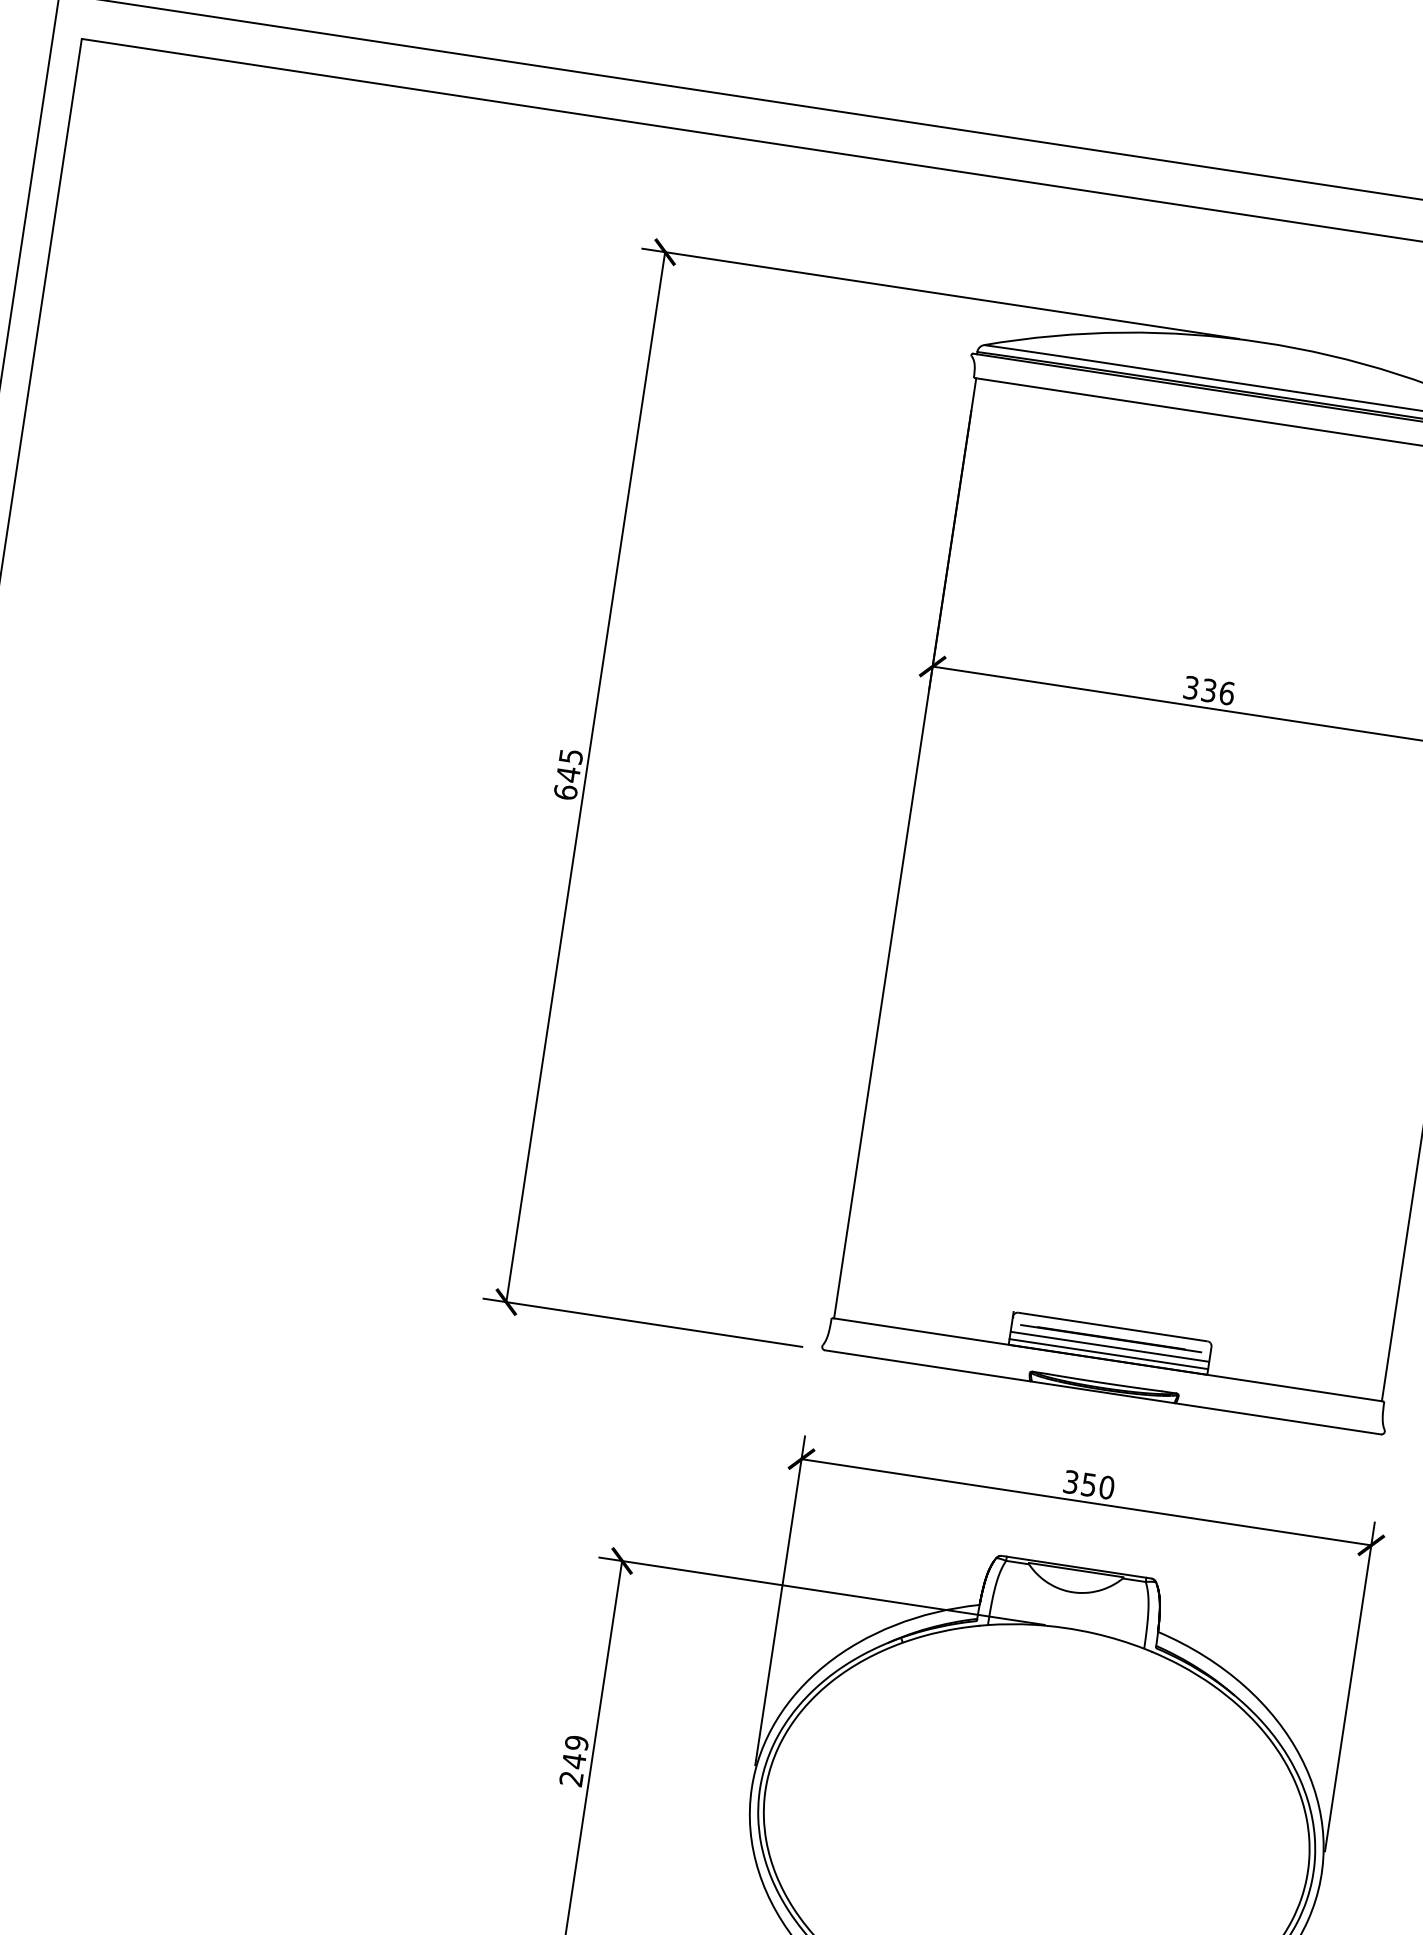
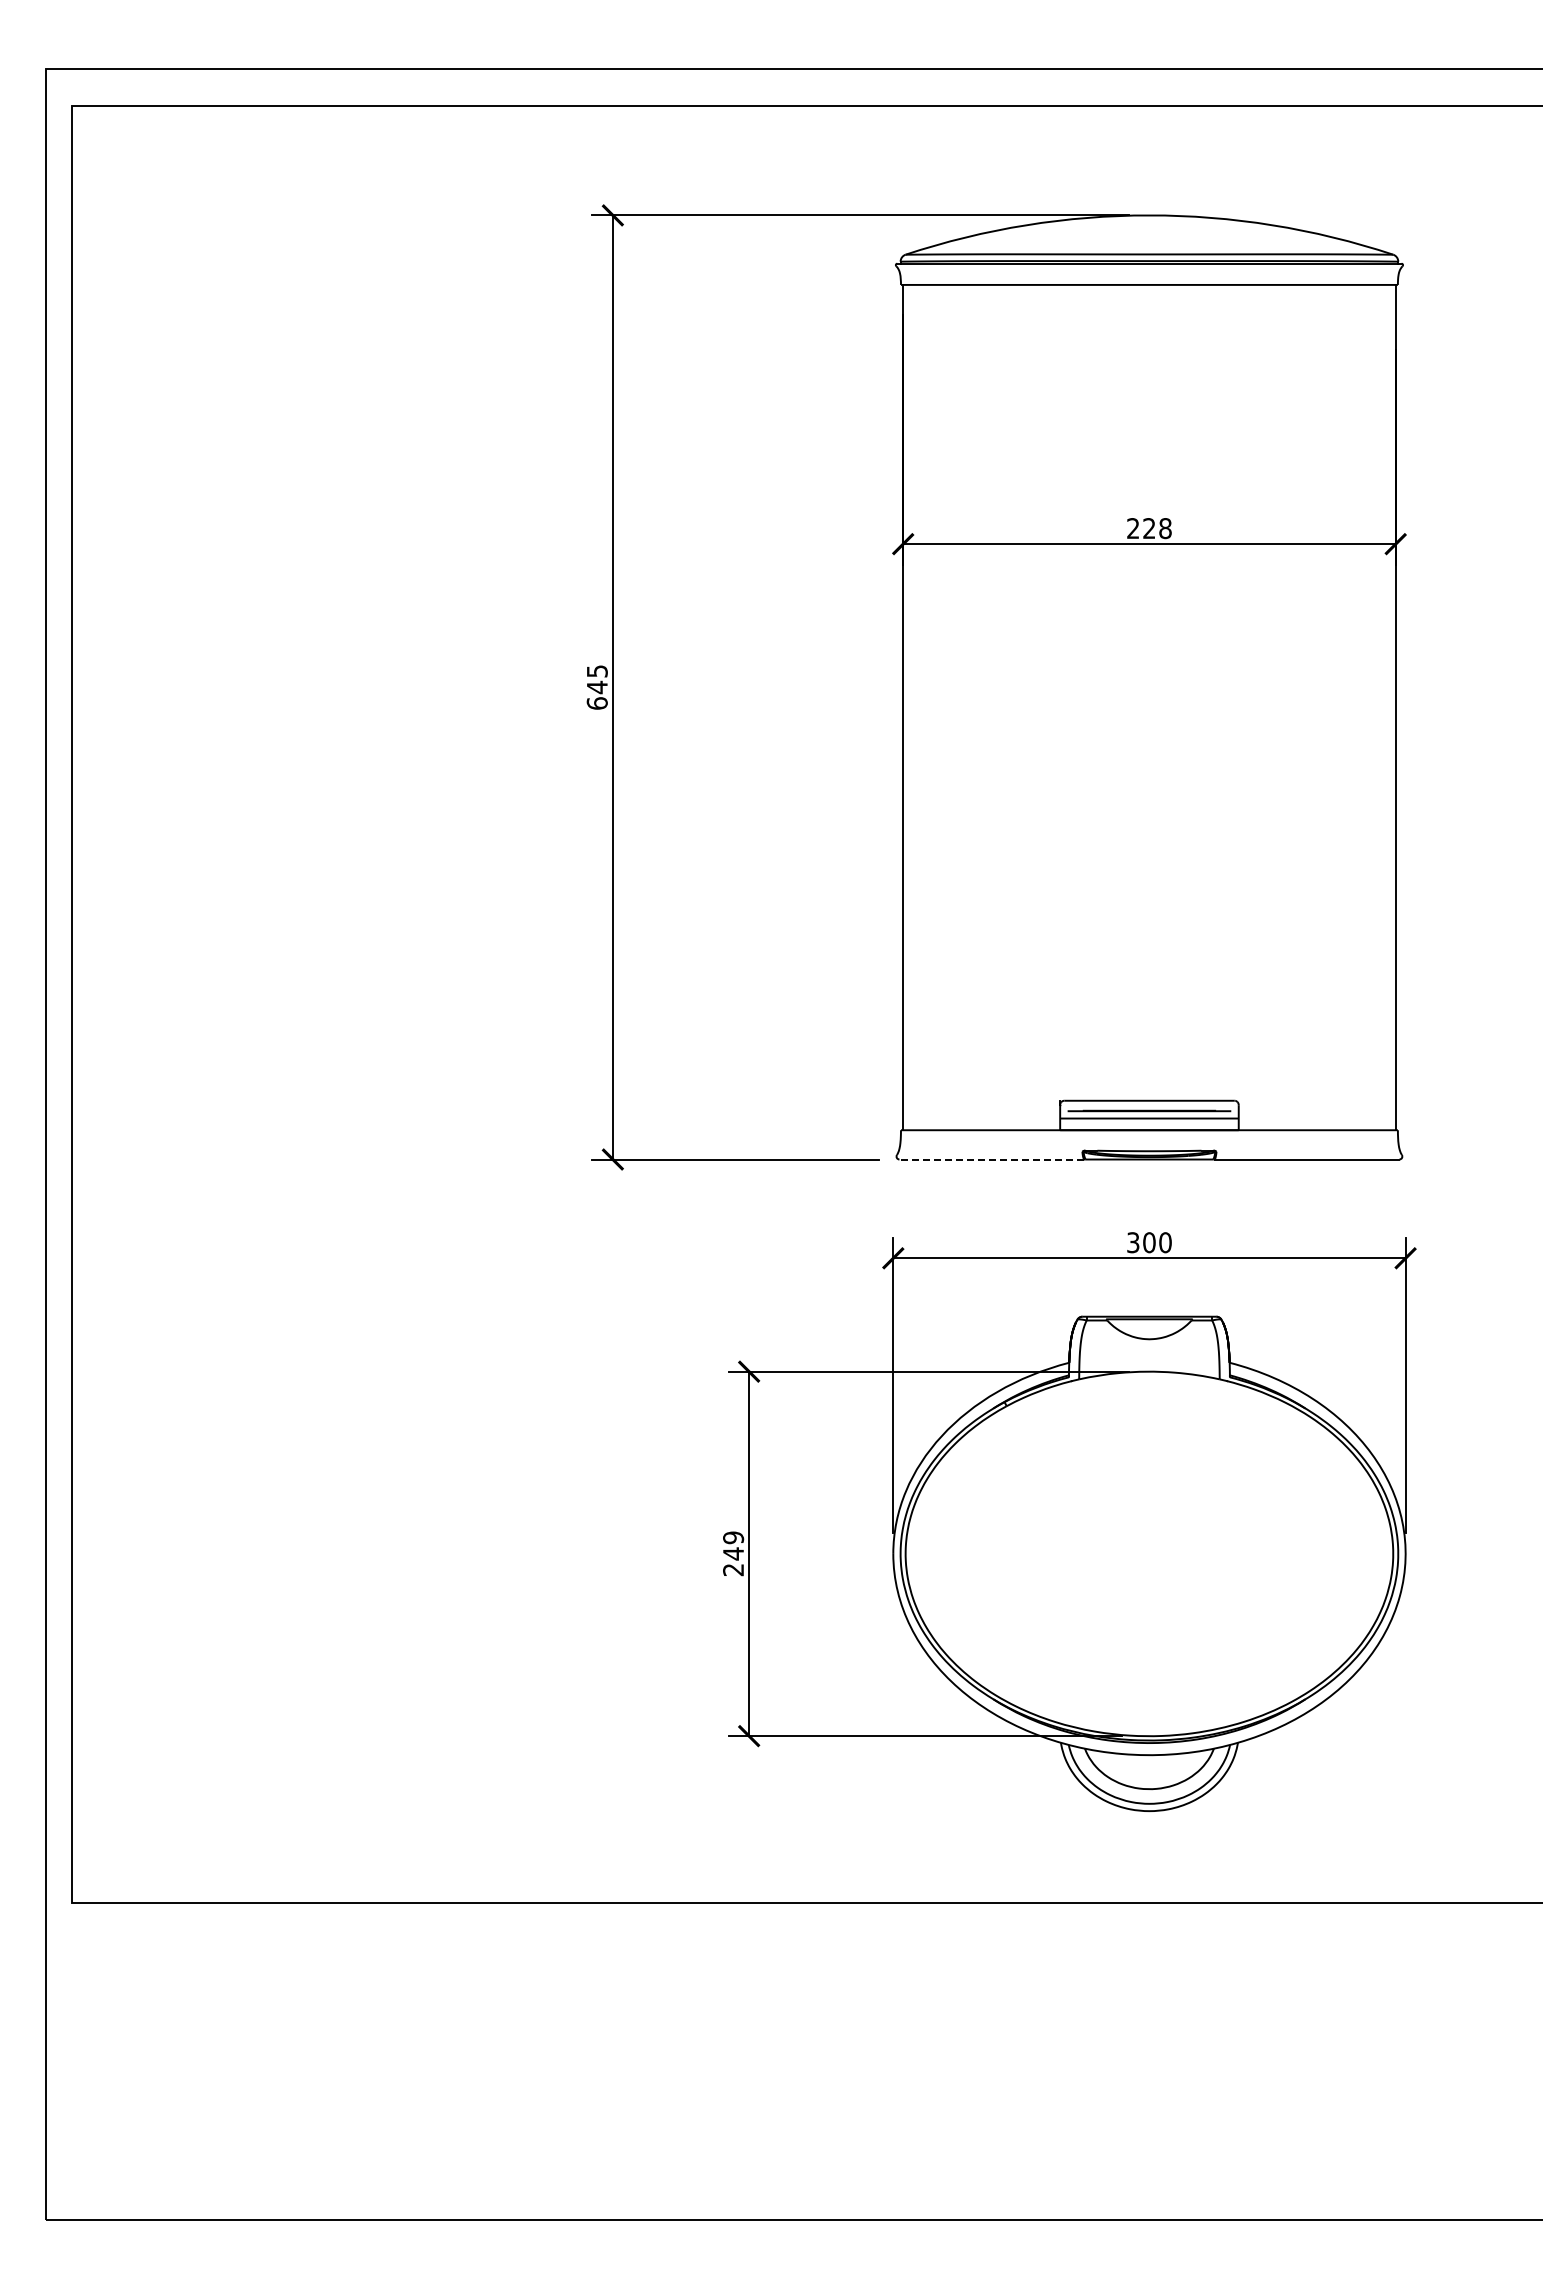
text: (1209, 690) -> (1149, 528), 336 -> 228
line: (1108, 1354) -> (1149, 1125), removed
line: (927, 1365) -> (991, 1159), solid -> dashed
text: (1089, 1484) -> (1149, 1242), 350 -> 300

